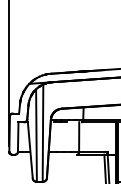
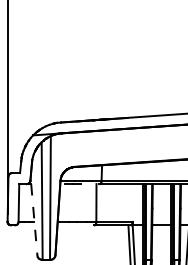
line: (30, 150) -> (34, 219), solid -> dashed

